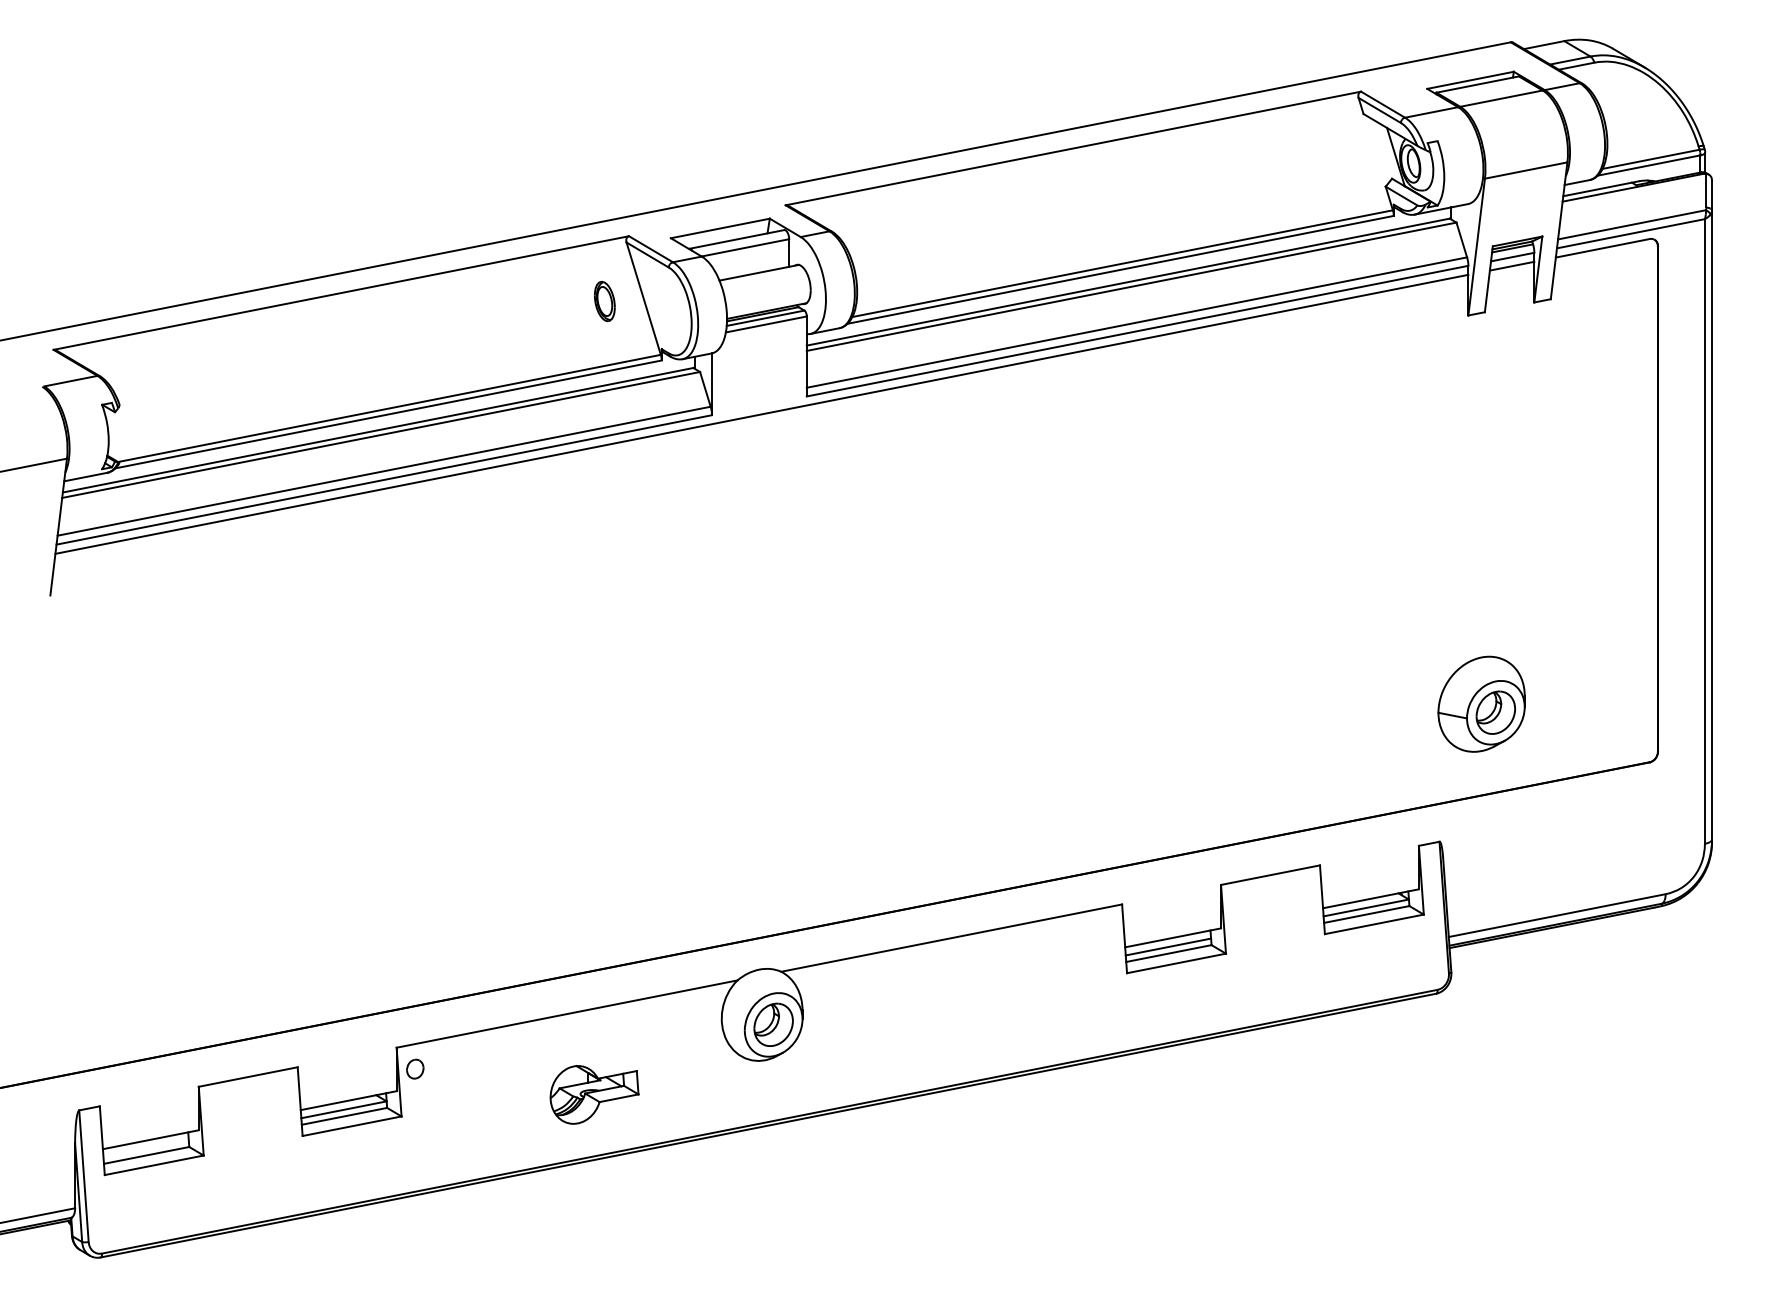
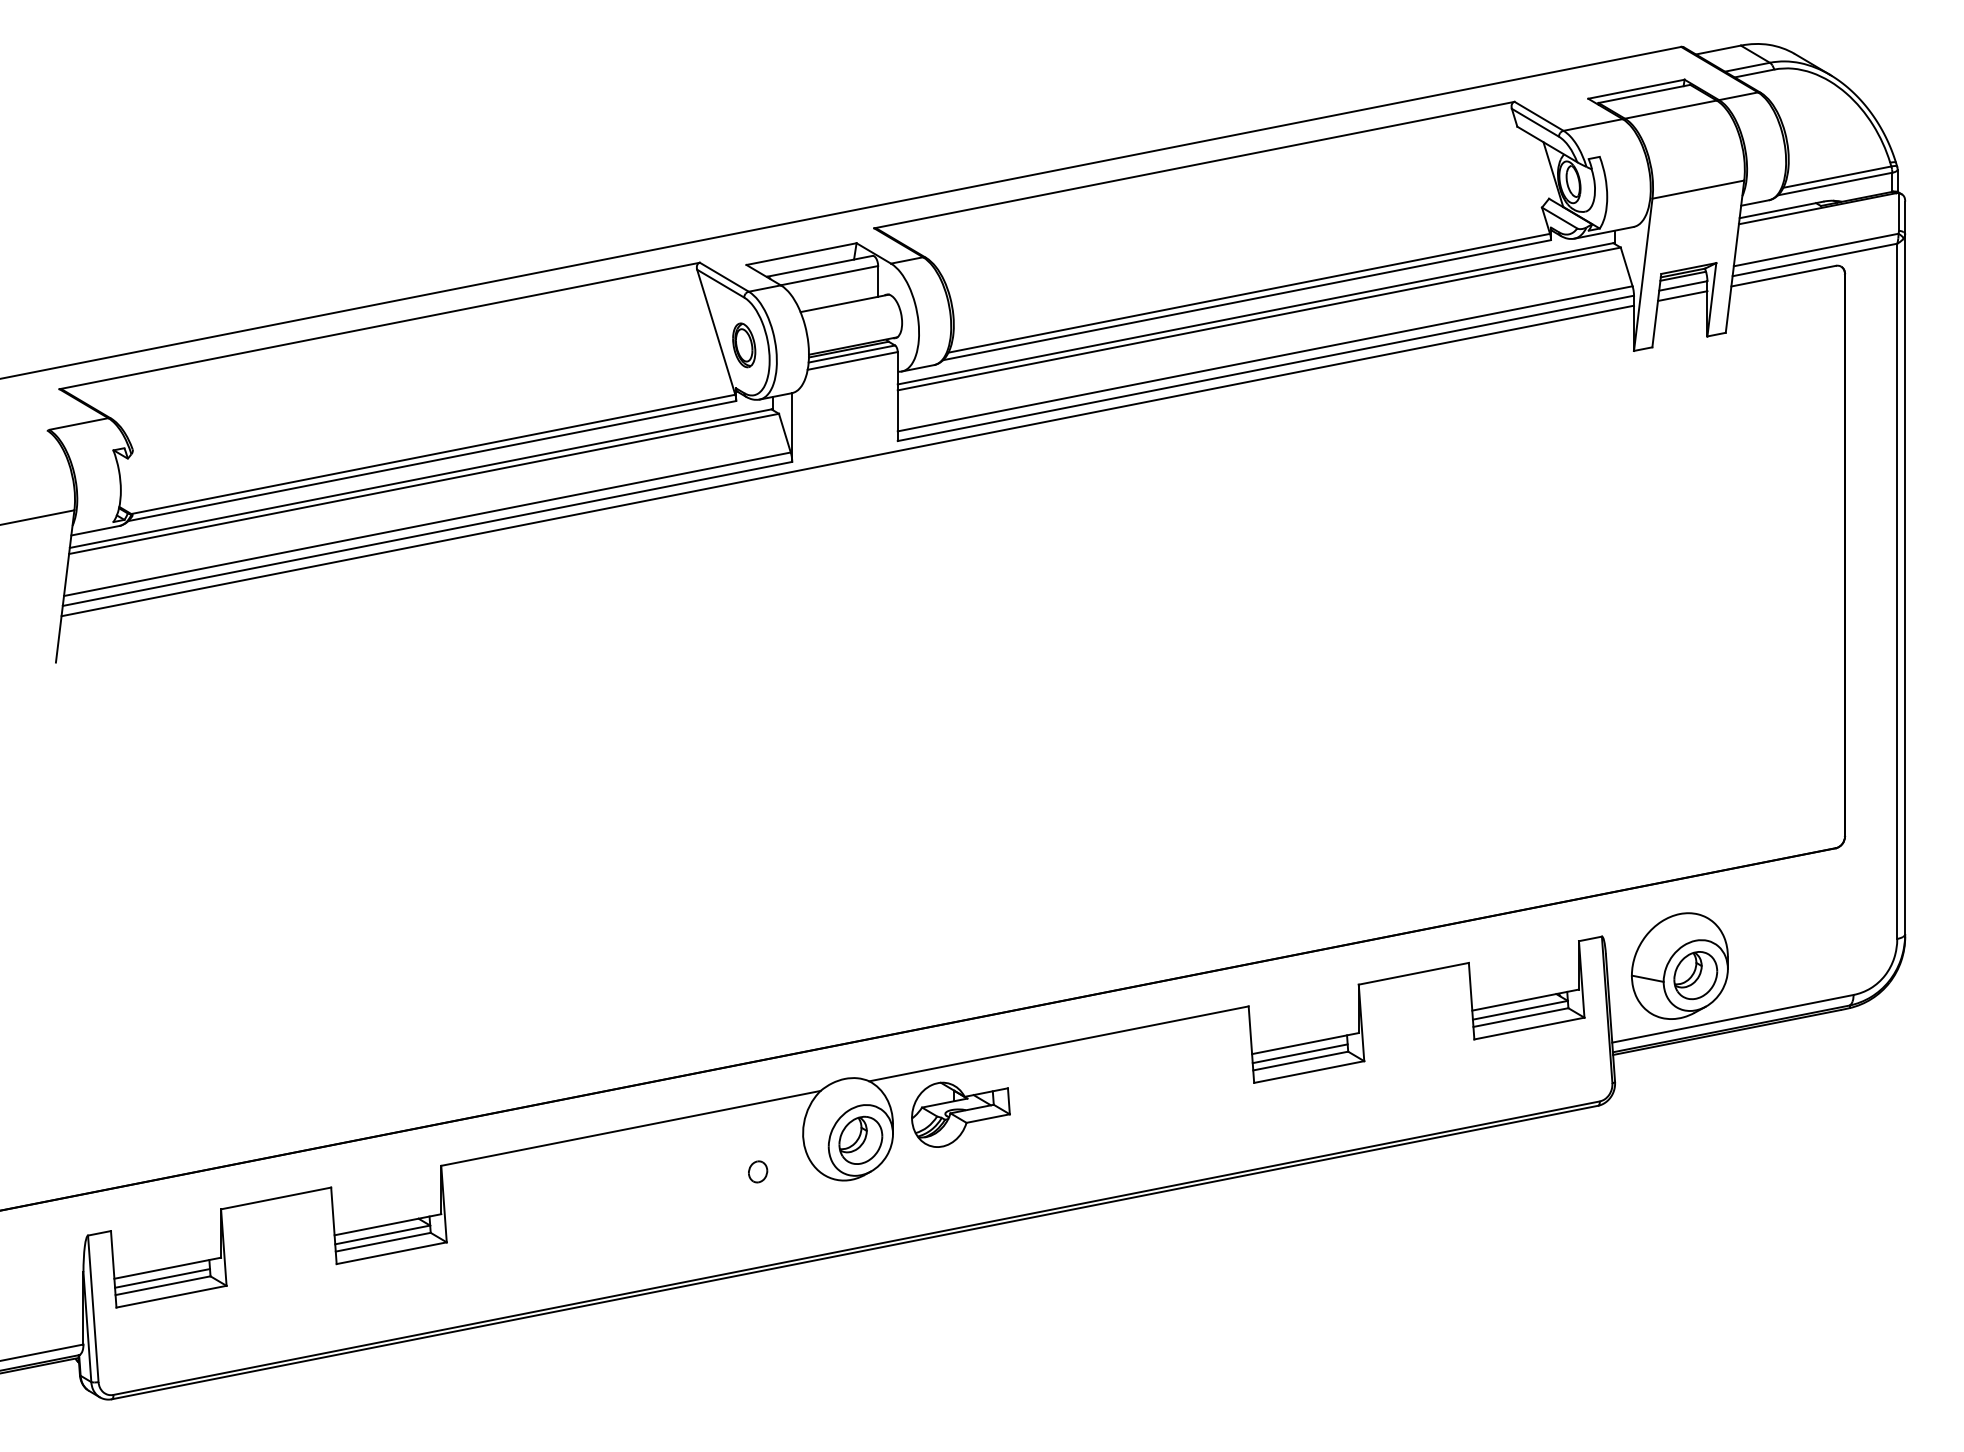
part: (604, 301) -> (743, 345), moved
part: (1481, 703) -> (1679, 965), moved
part: (415, 1068) -> (758, 1171), moved
part: (594, 1094) -> (960, 1114), moved
line: (145, 1148) -> (161, 1277), added

